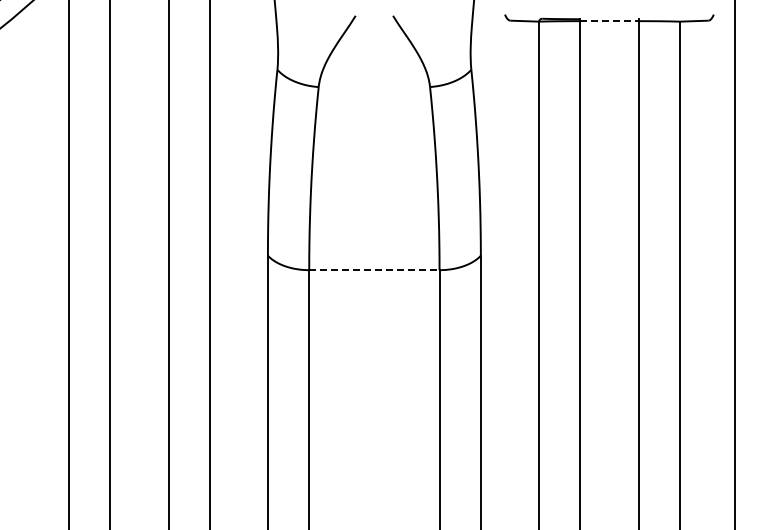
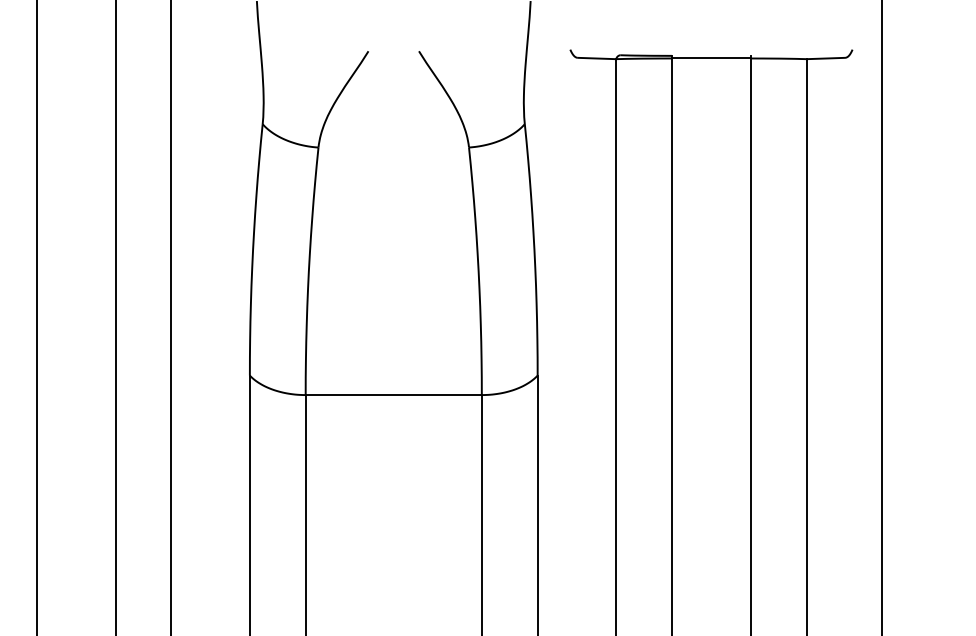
line: (609, 21) -> (711, 58), dashed -> solid
line: (374, 270) -> (393, 395), dashed -> solid

